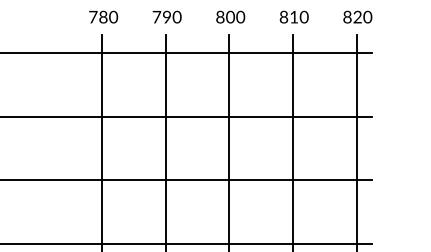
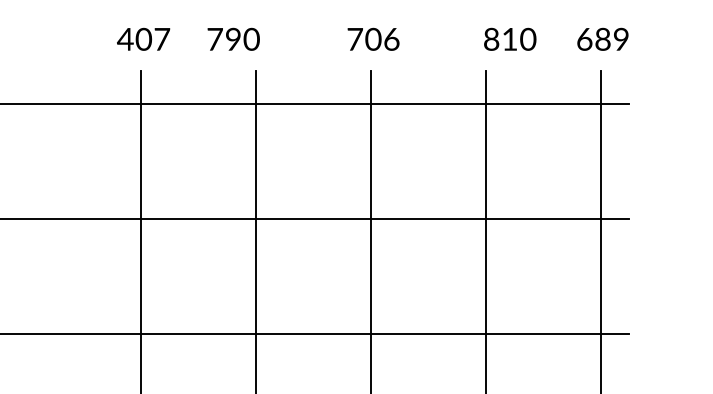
text: (103, 16) -> (143, 38), 780 -> 407
text: (166, 16) -> (232, 38), moved
text: (230, 16) -> (373, 38), 800 -> 706
text: (293, 16) -> (508, 38), moved
text: (357, 16) -> (602, 38), 820 -> 689

